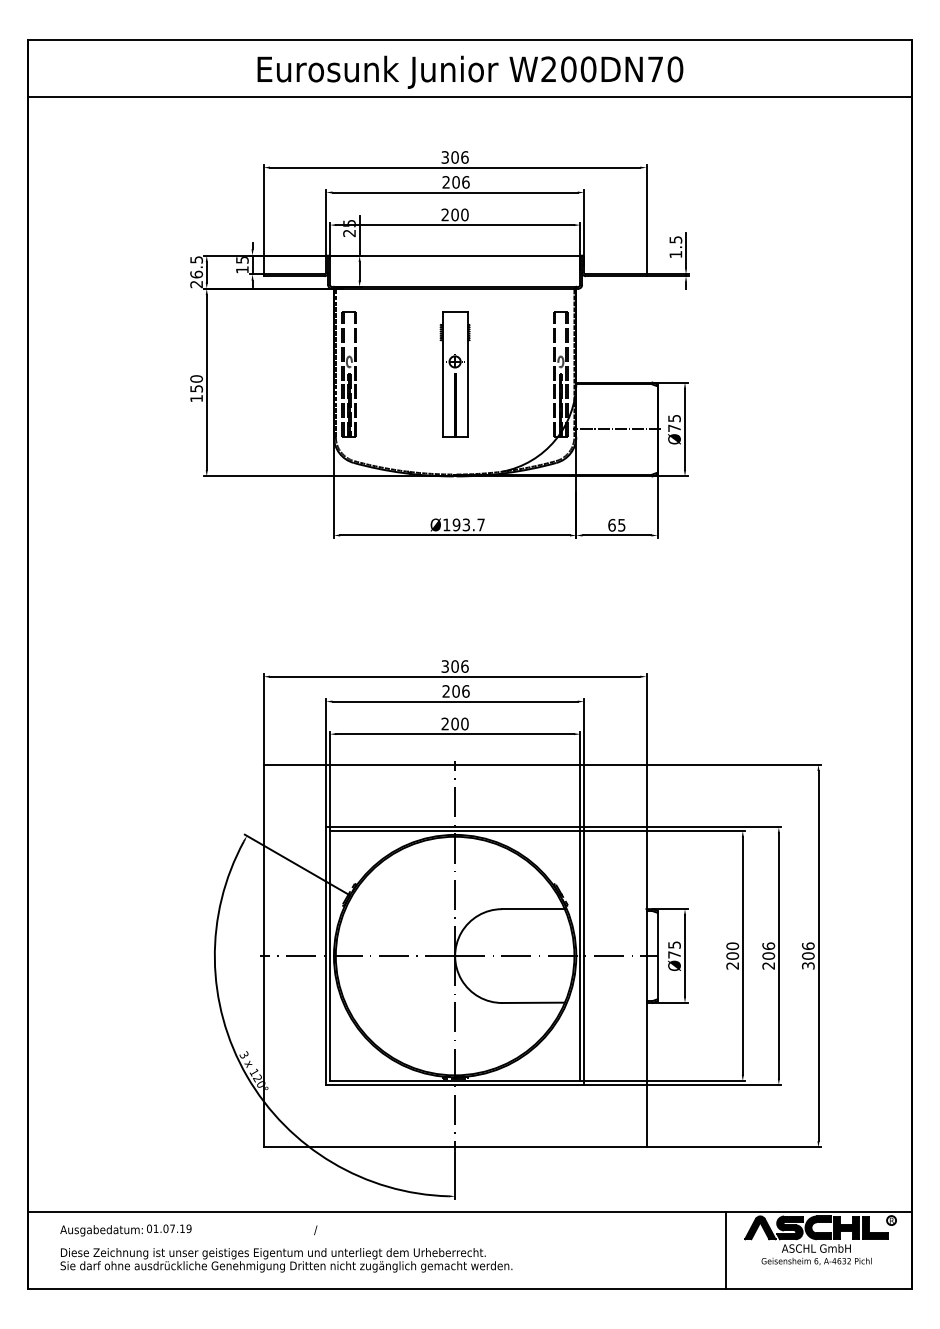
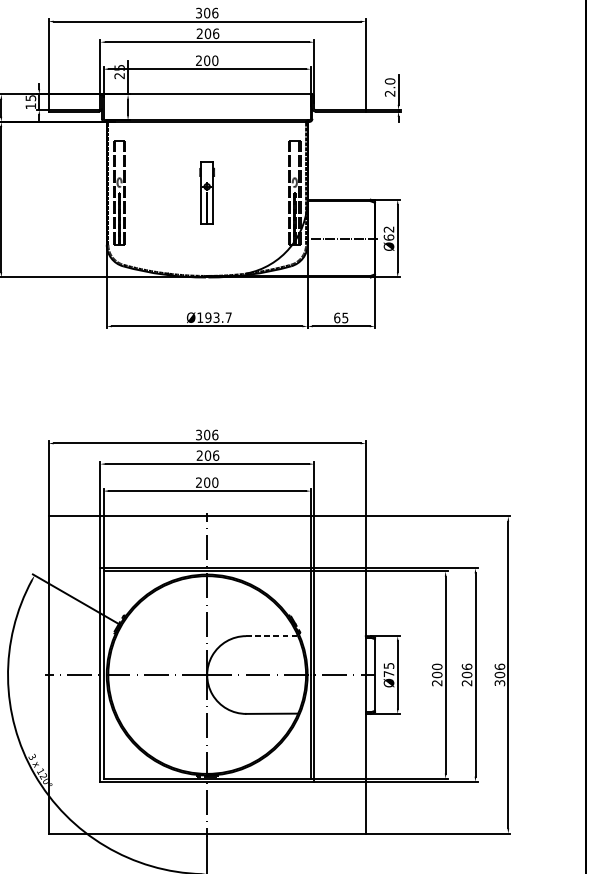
text: (675, 247) -> (389, 87), 1.5 -> 2.0
part: (454, 374) -> (206, 193), size x0.6
text: (674, 423) -> (389, 233), Ø75 -> Ø62
line: (533, 909) -> (272, 636), solid -> dashed

